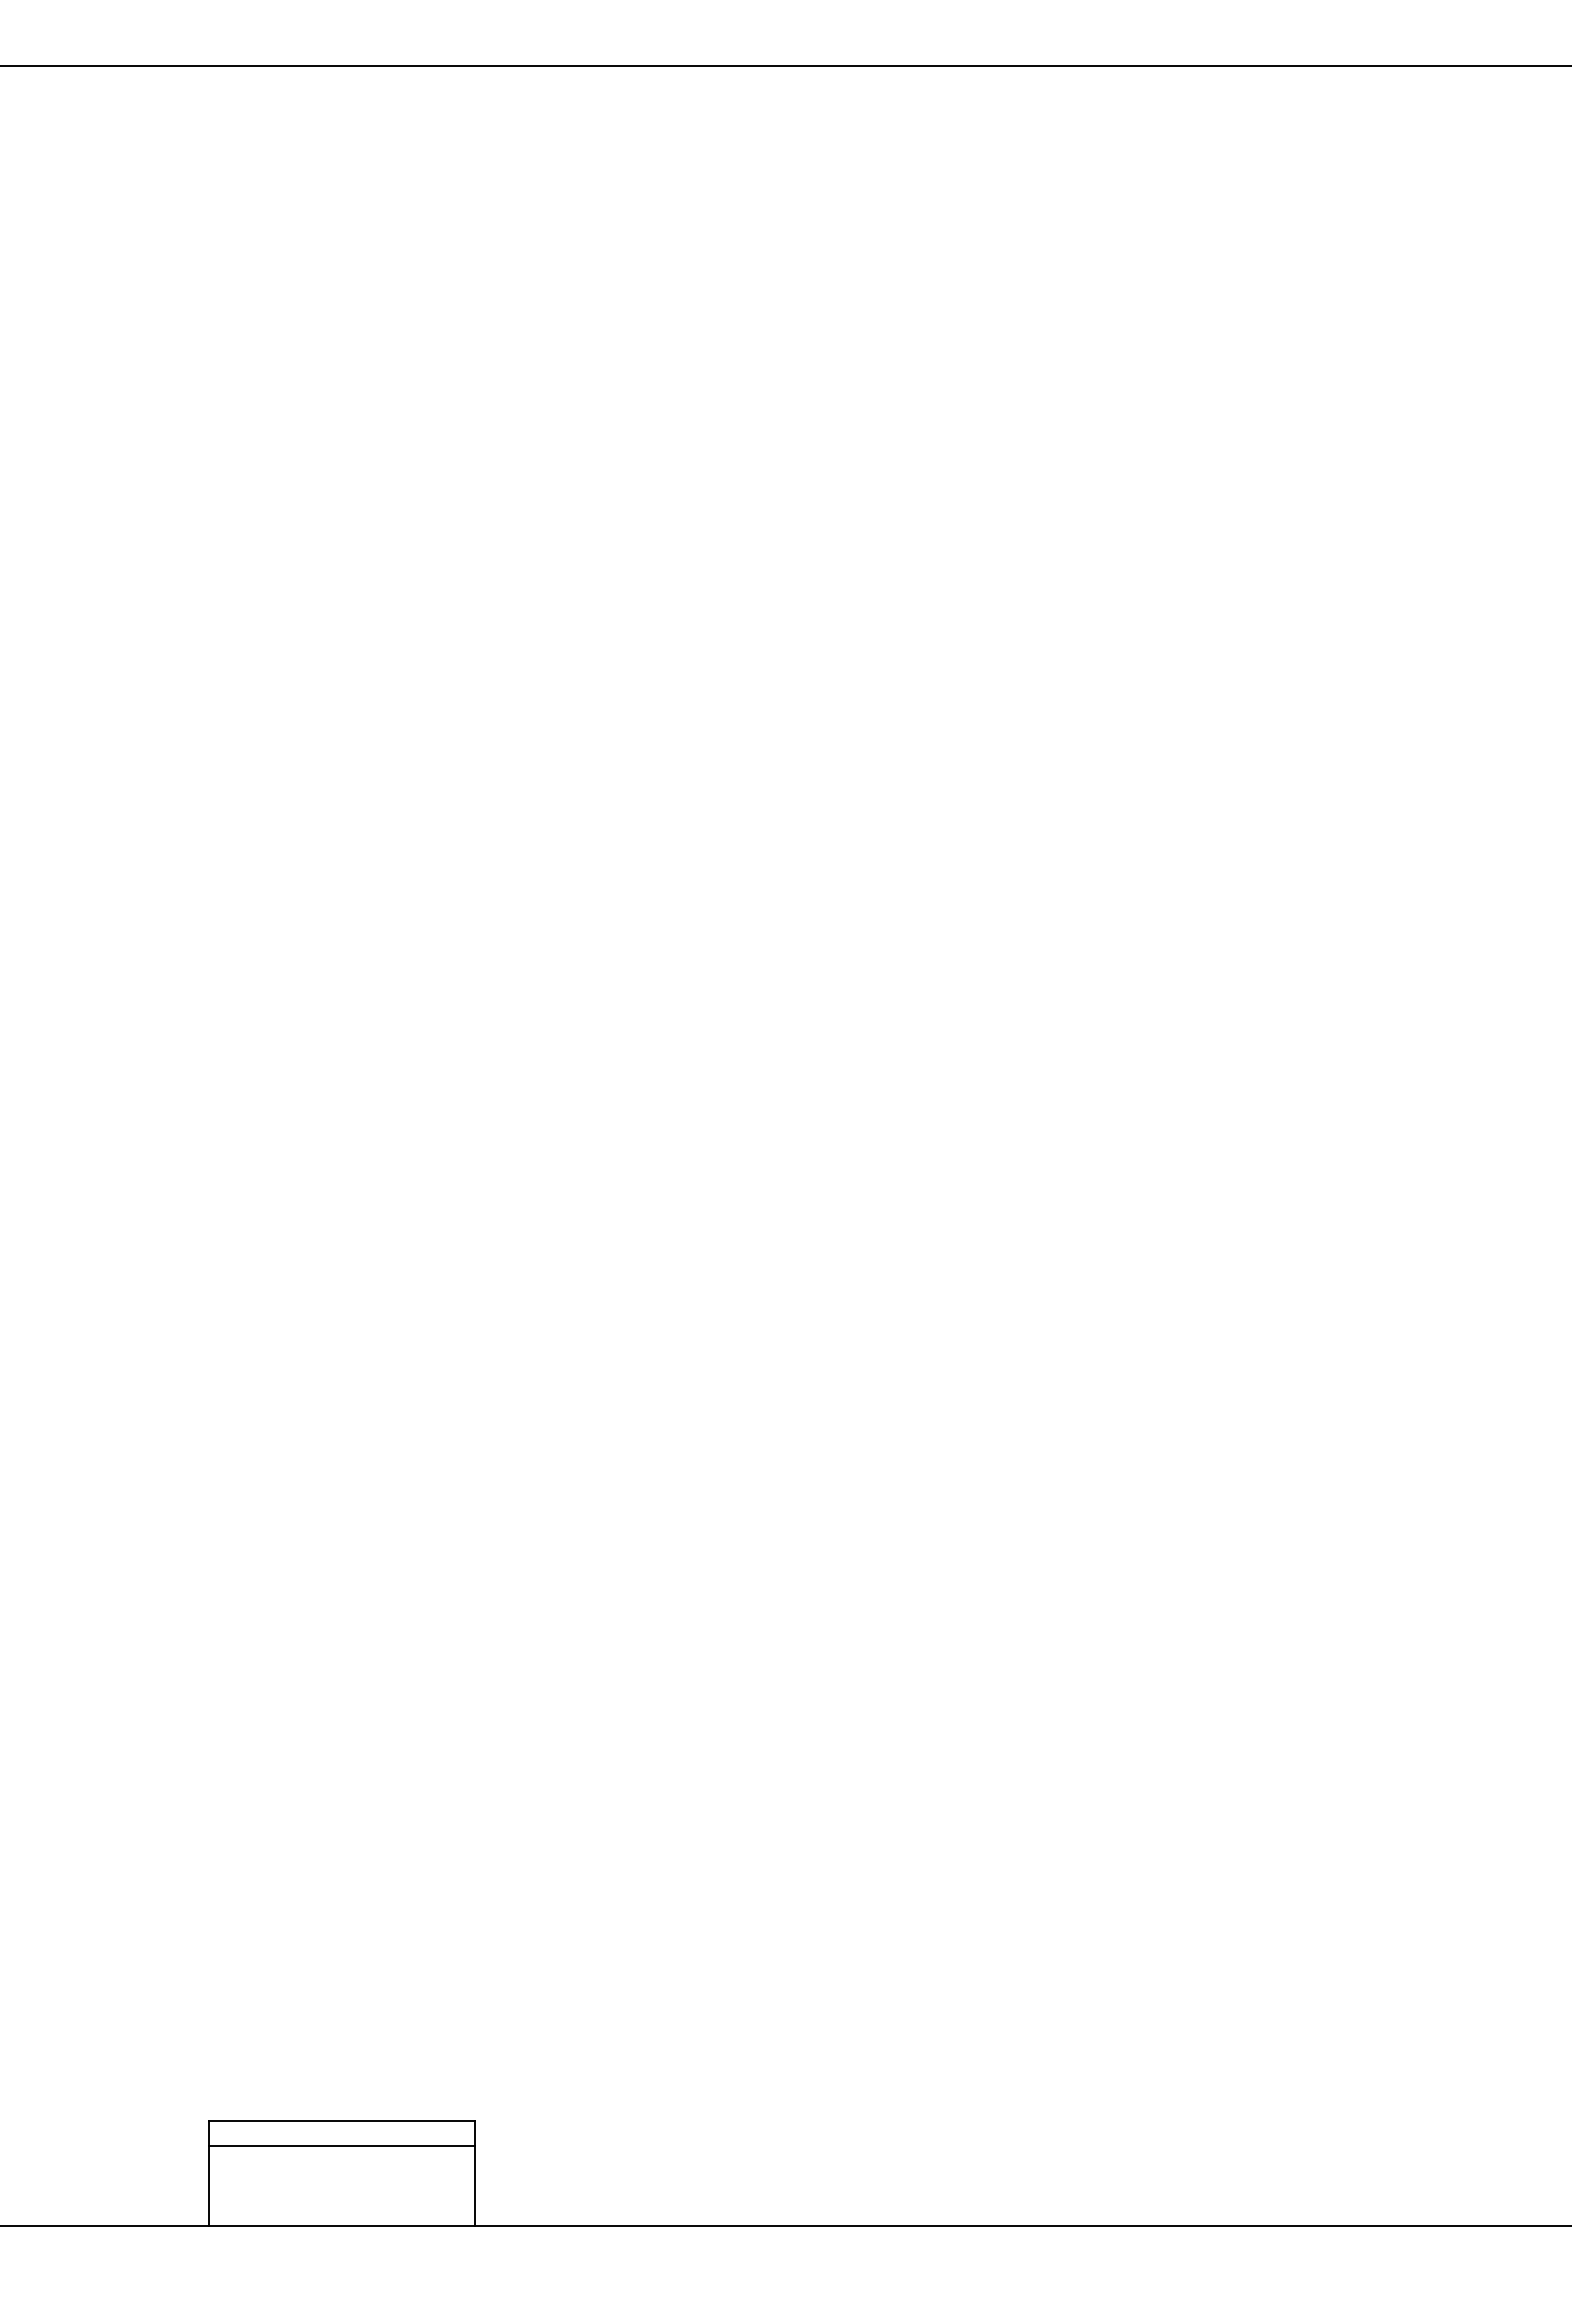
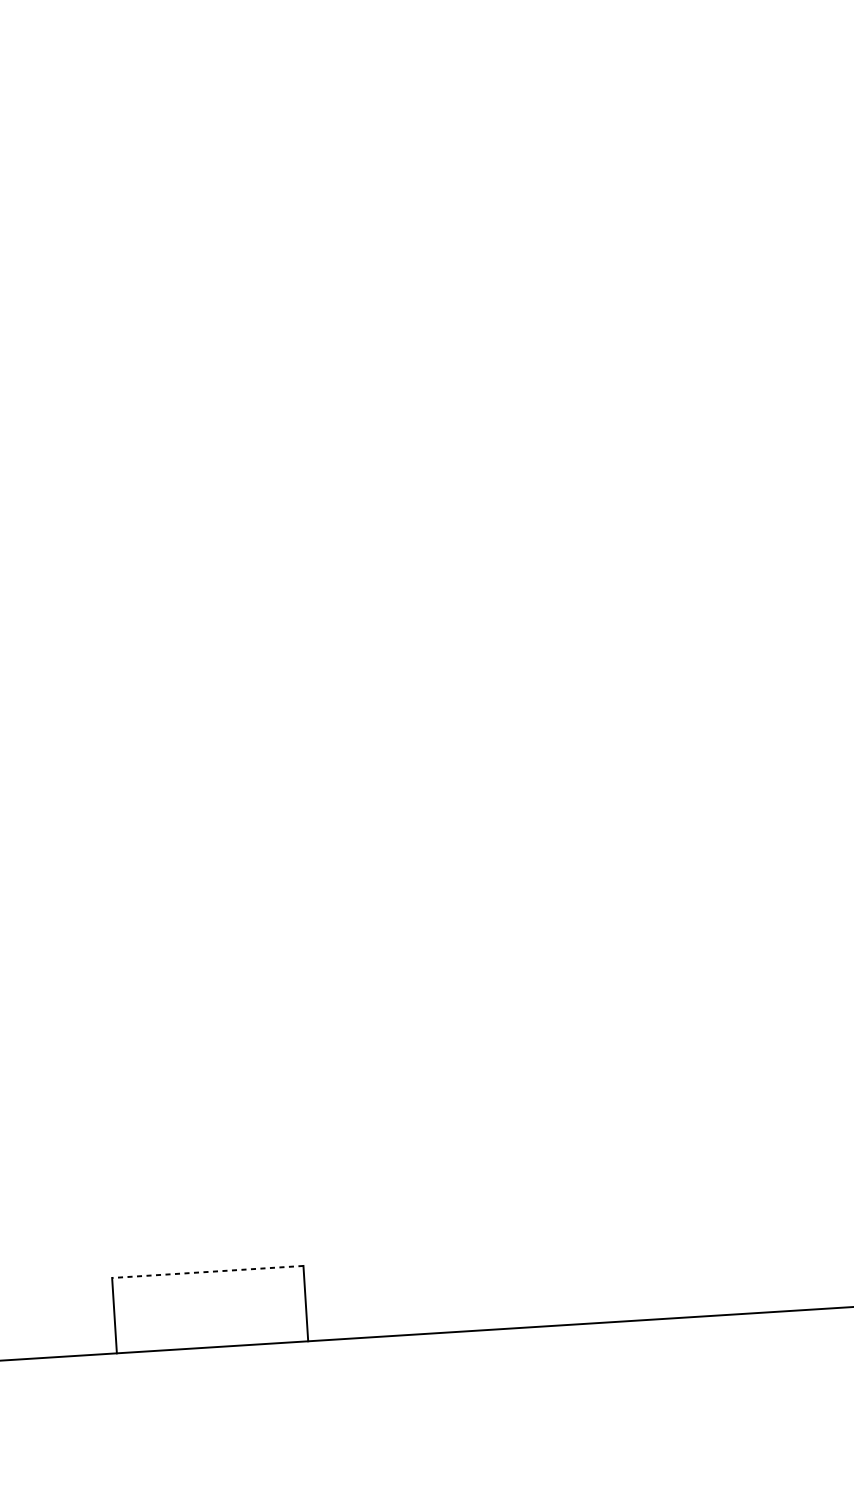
line: (342, 2121) -> (208, 1272), solid -> dashed
line: (342, 2146) -> (209, 1290), removed

